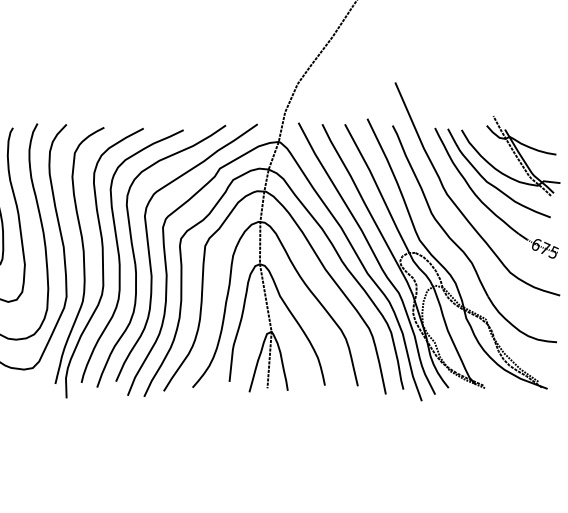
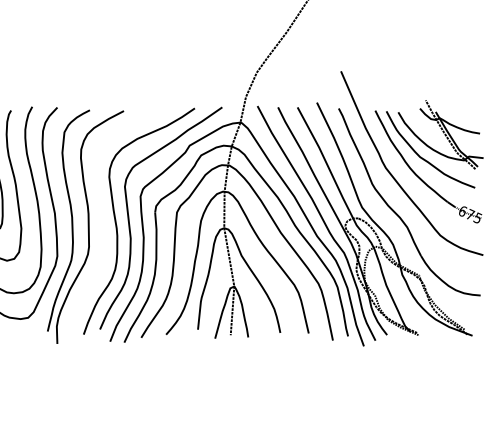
curve: (120, 255) -> (103, 220), removed

